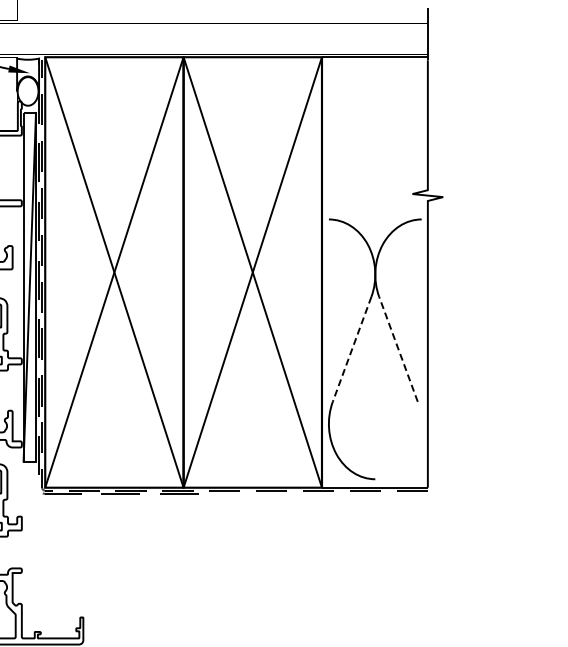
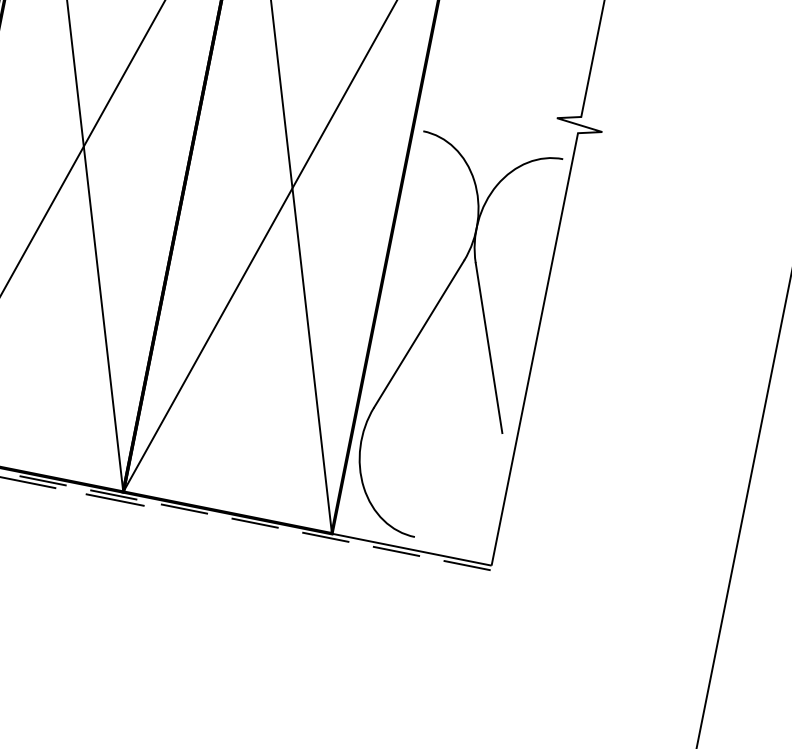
line: (352, 349) -> (419, 334), dashed -> solid
line: (398, 349) -> (488, 348), dashed -> solid

